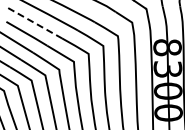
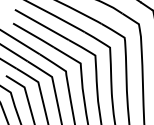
line: (35, 23) -> (42, 25), dashed -> solid

